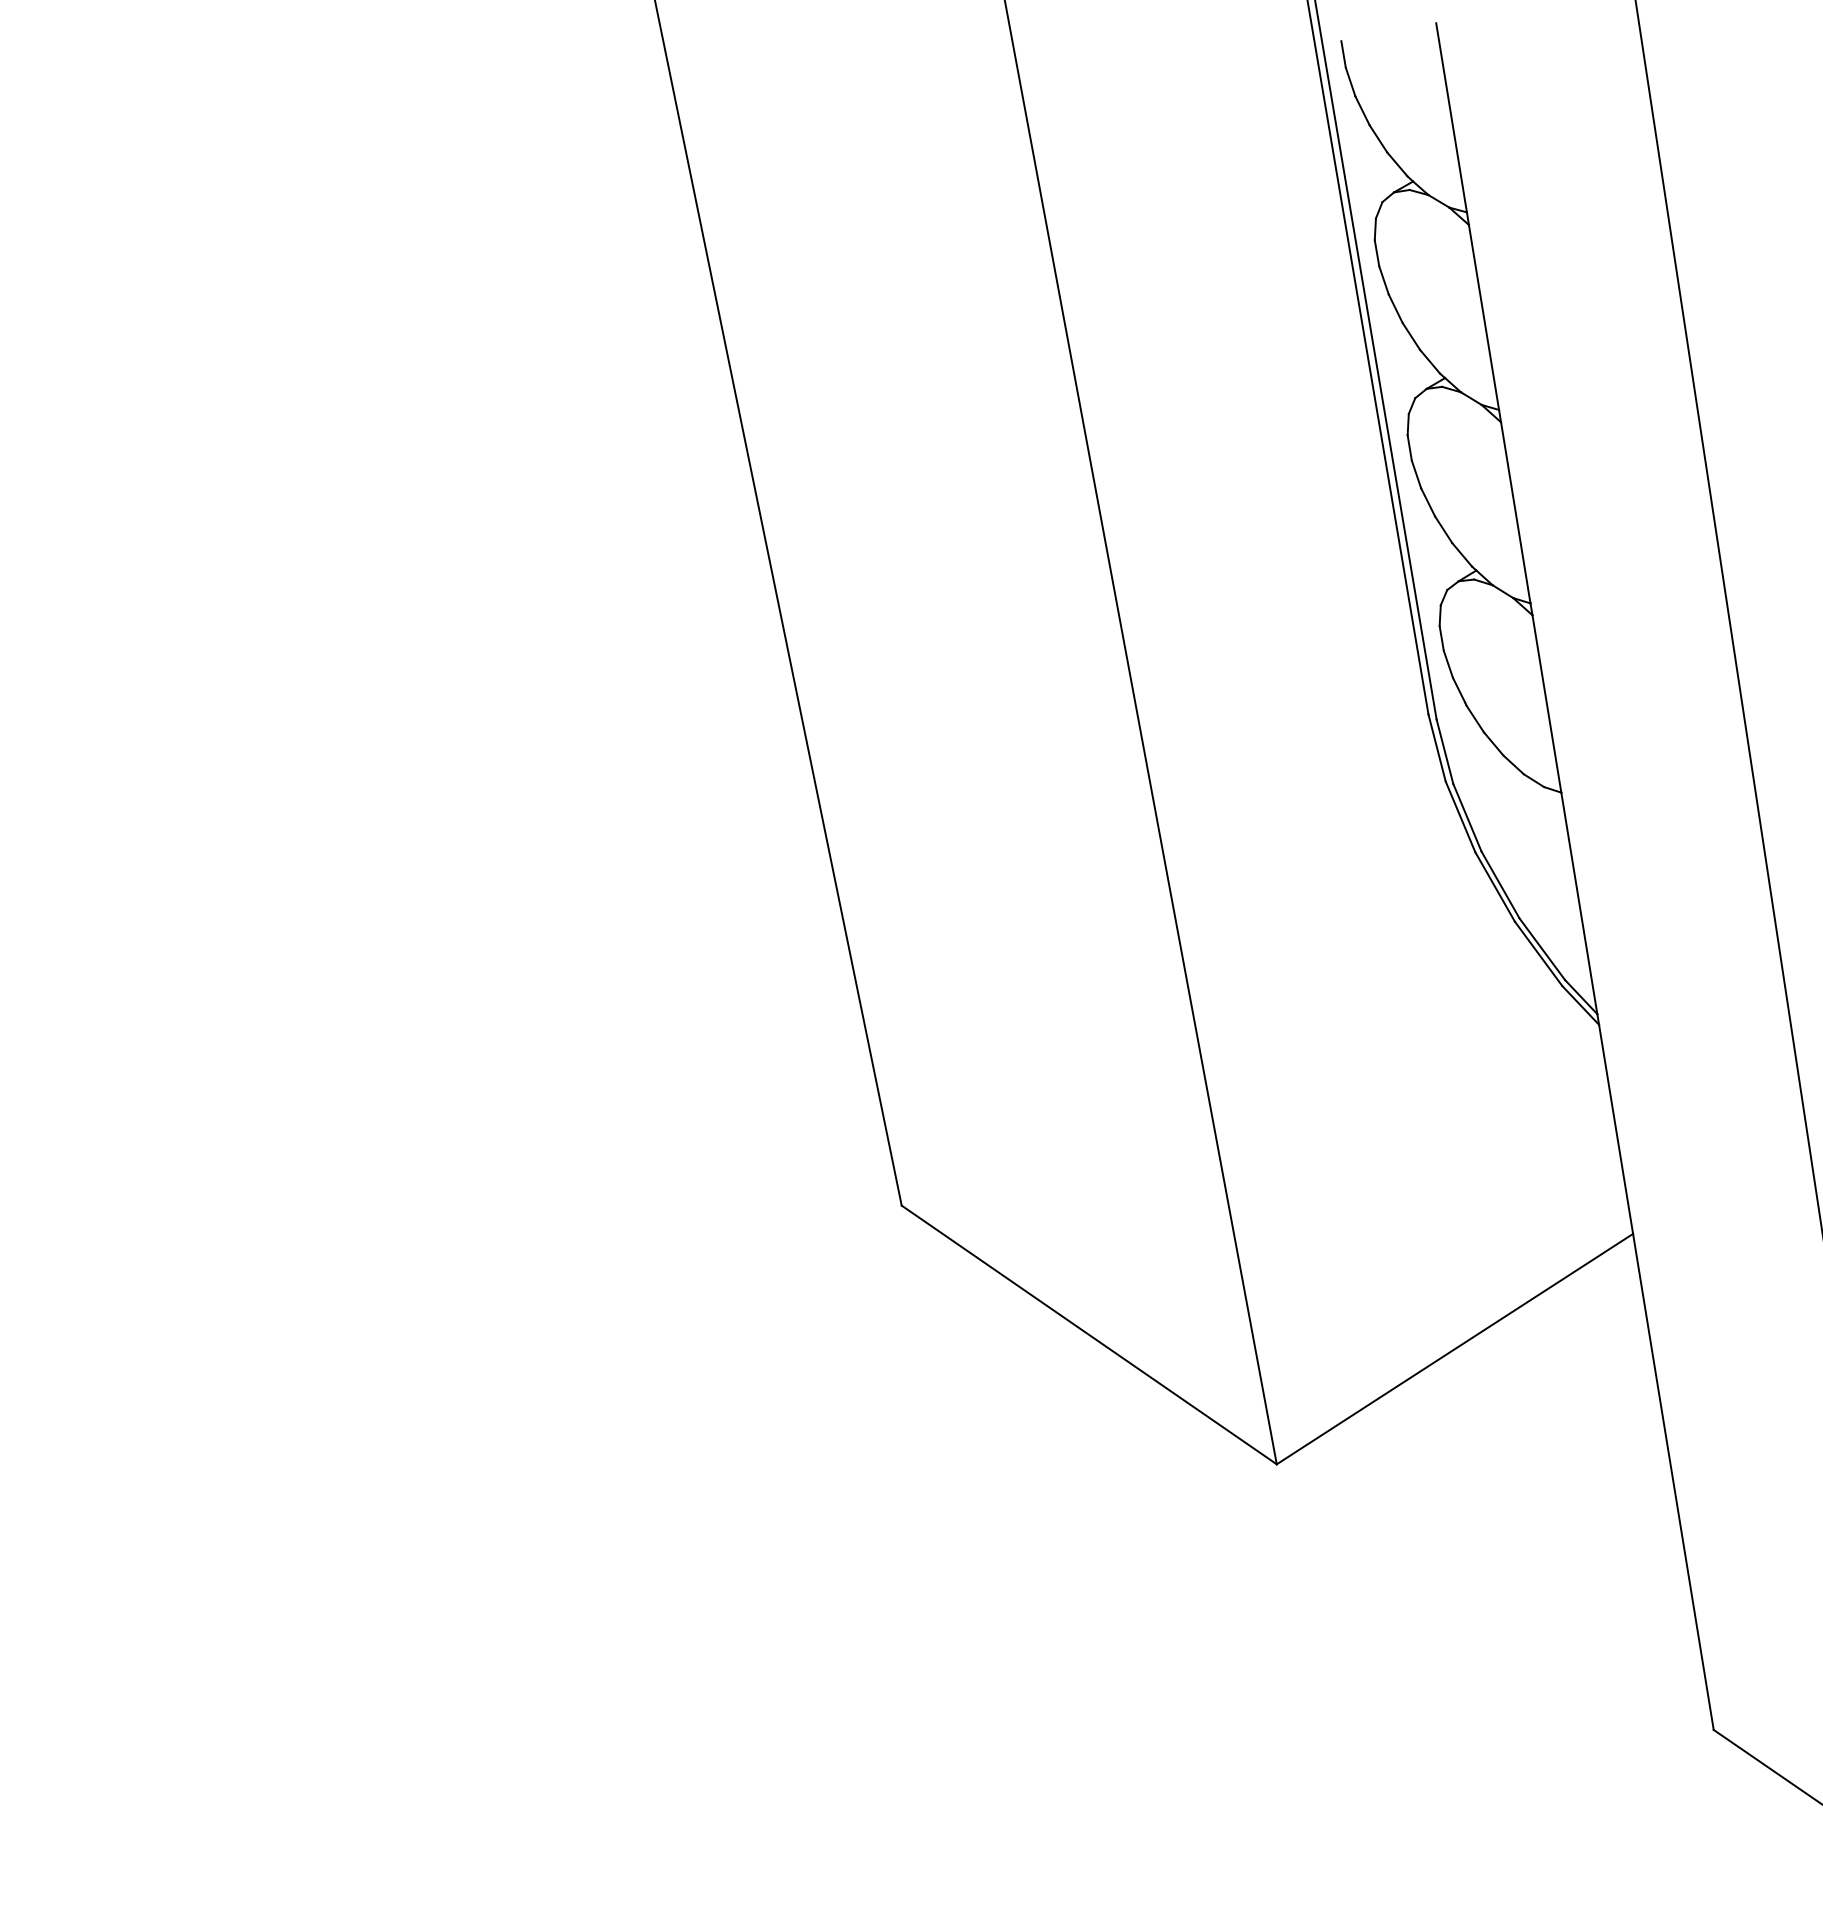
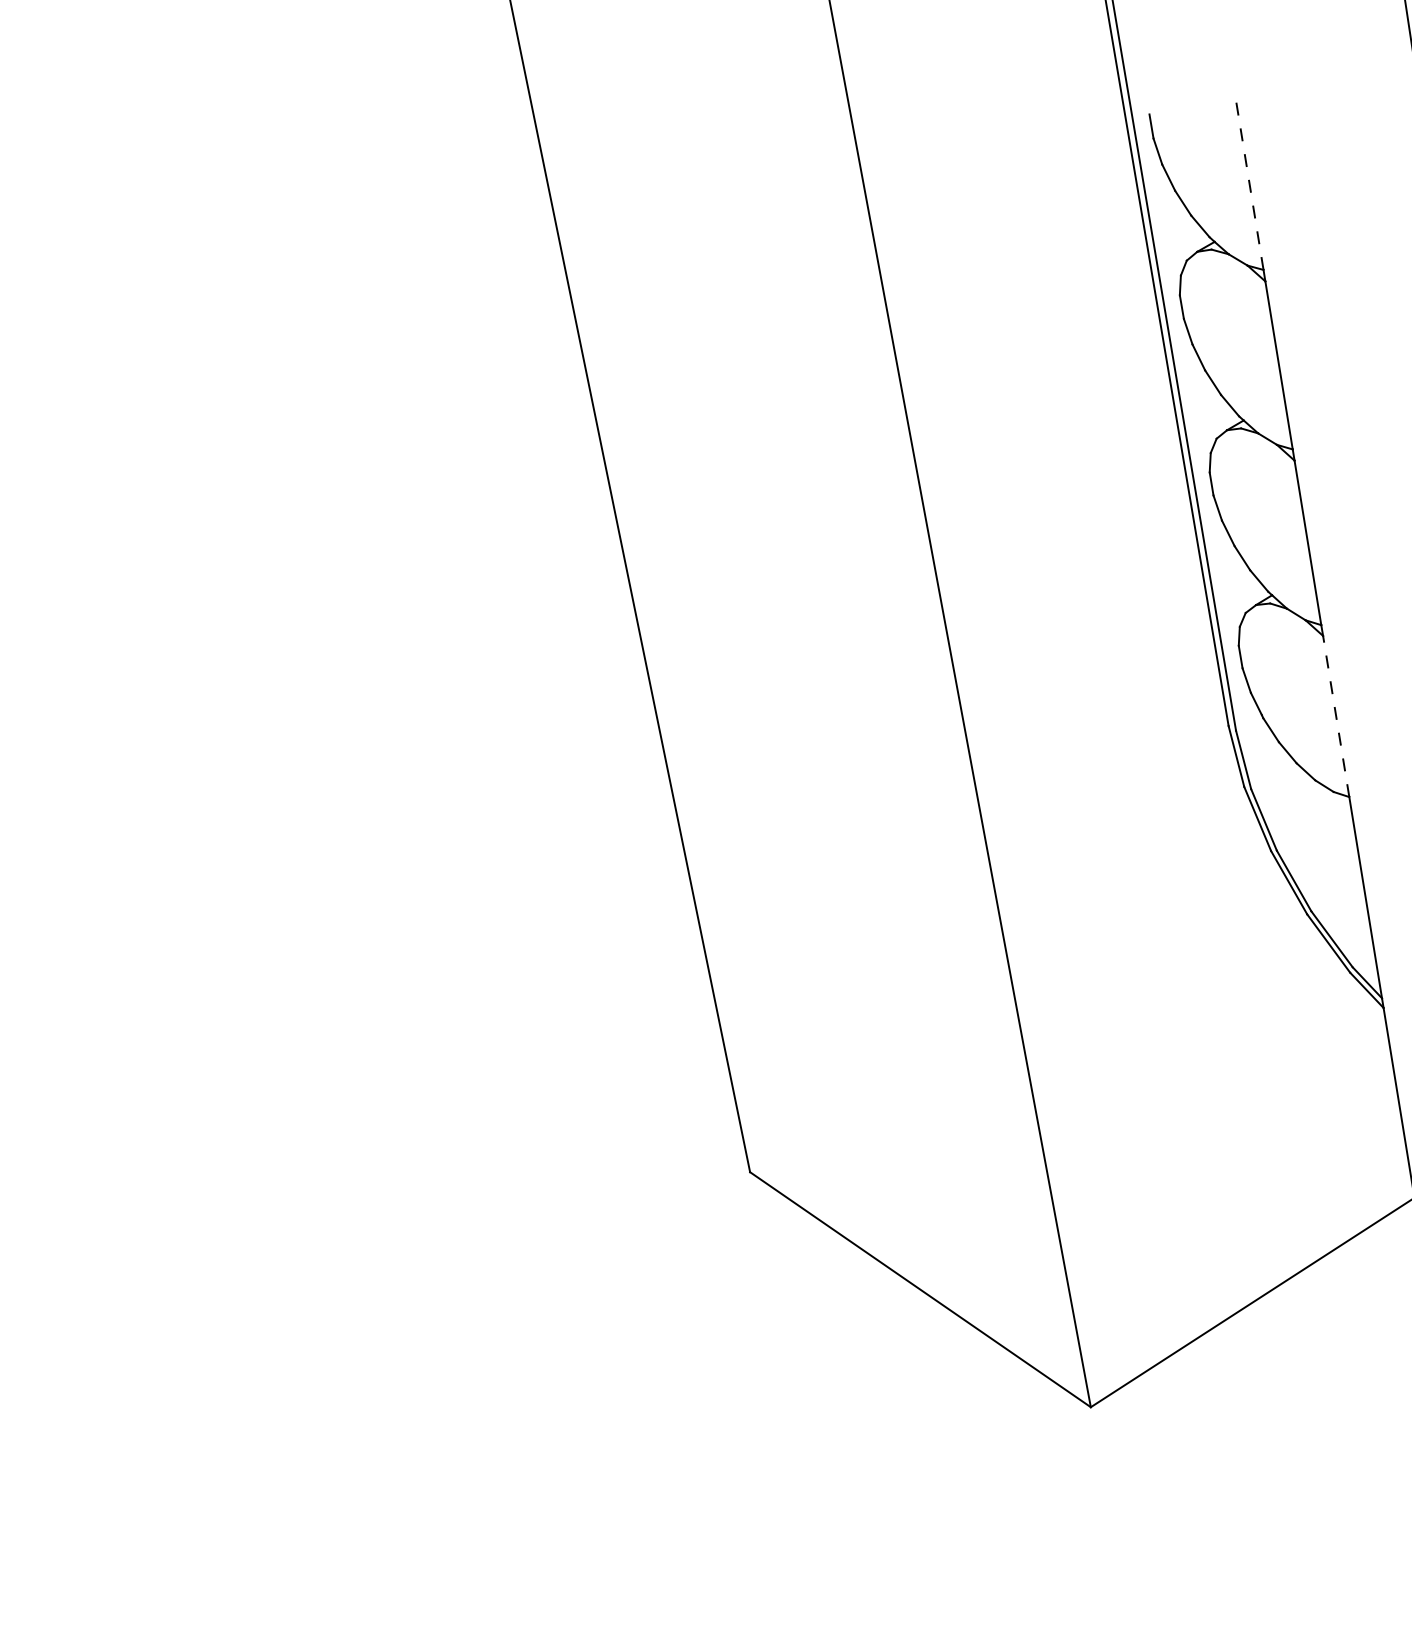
line: (1451, 117) -> (1249, 183), solid -> dashed
line: (1546, 703) -> (1335, 716), solid -> dashed

